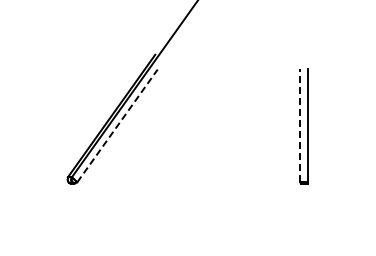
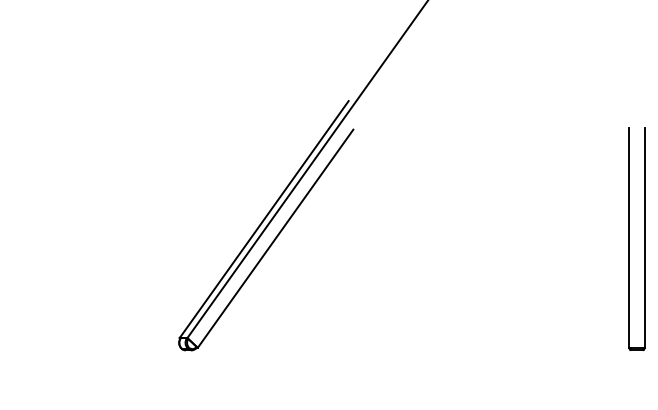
line: (117, 125) -> (275, 237), dashed -> solid
line: (300, 125) -> (629, 237), dashed -> solid

